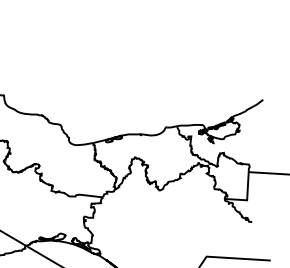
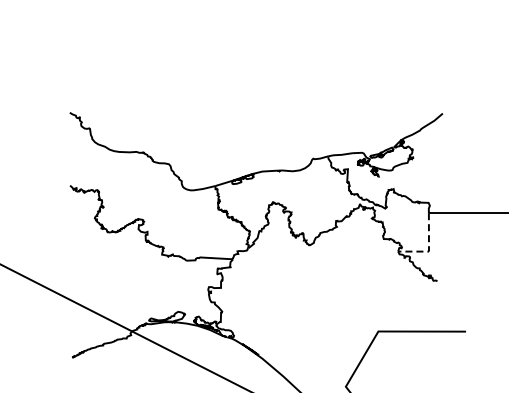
line: (246, 198) -> (428, 248), solid -> dashed

